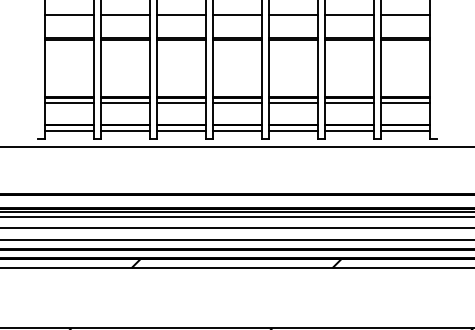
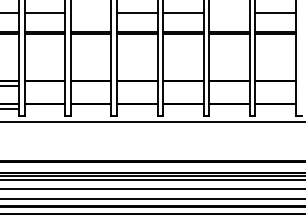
line: (181, 15) -> (91, 13), removed
line: (348, 15) -> (228, 13), removed
line: (125, 103) -> (44, 86), removed
line: (181, 103) -> (91, 86), removed
line: (237, 103) -> (137, 86), removed
line: (293, 103) -> (183, 86), removed
line: (348, 103) -> (228, 86), removed
line: (404, 103) -> (275, 86), removed
line: (125, 131) -> (44, 109), removed
line: (181, 131) -> (91, 109), removed
line: (237, 131) -> (137, 109), removed
line: (293, 131) -> (183, 109), removed
line: (348, 131) -> (228, 109), removed
line: (404, 131) -> (275, 109), removed

